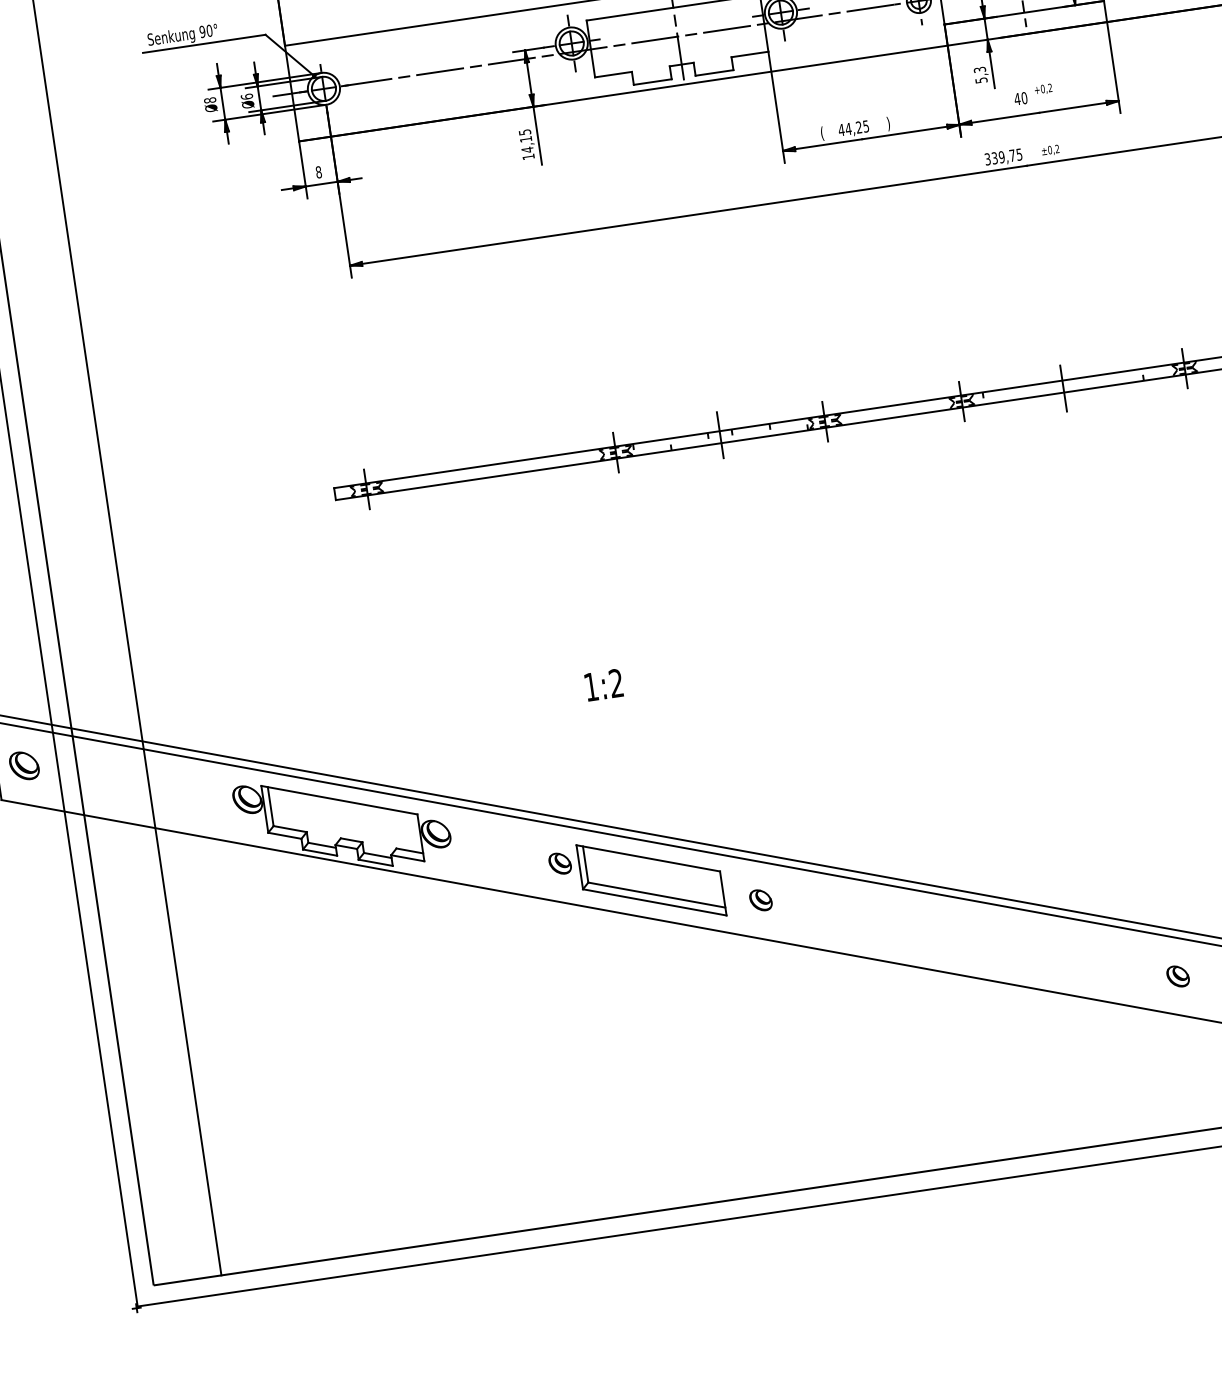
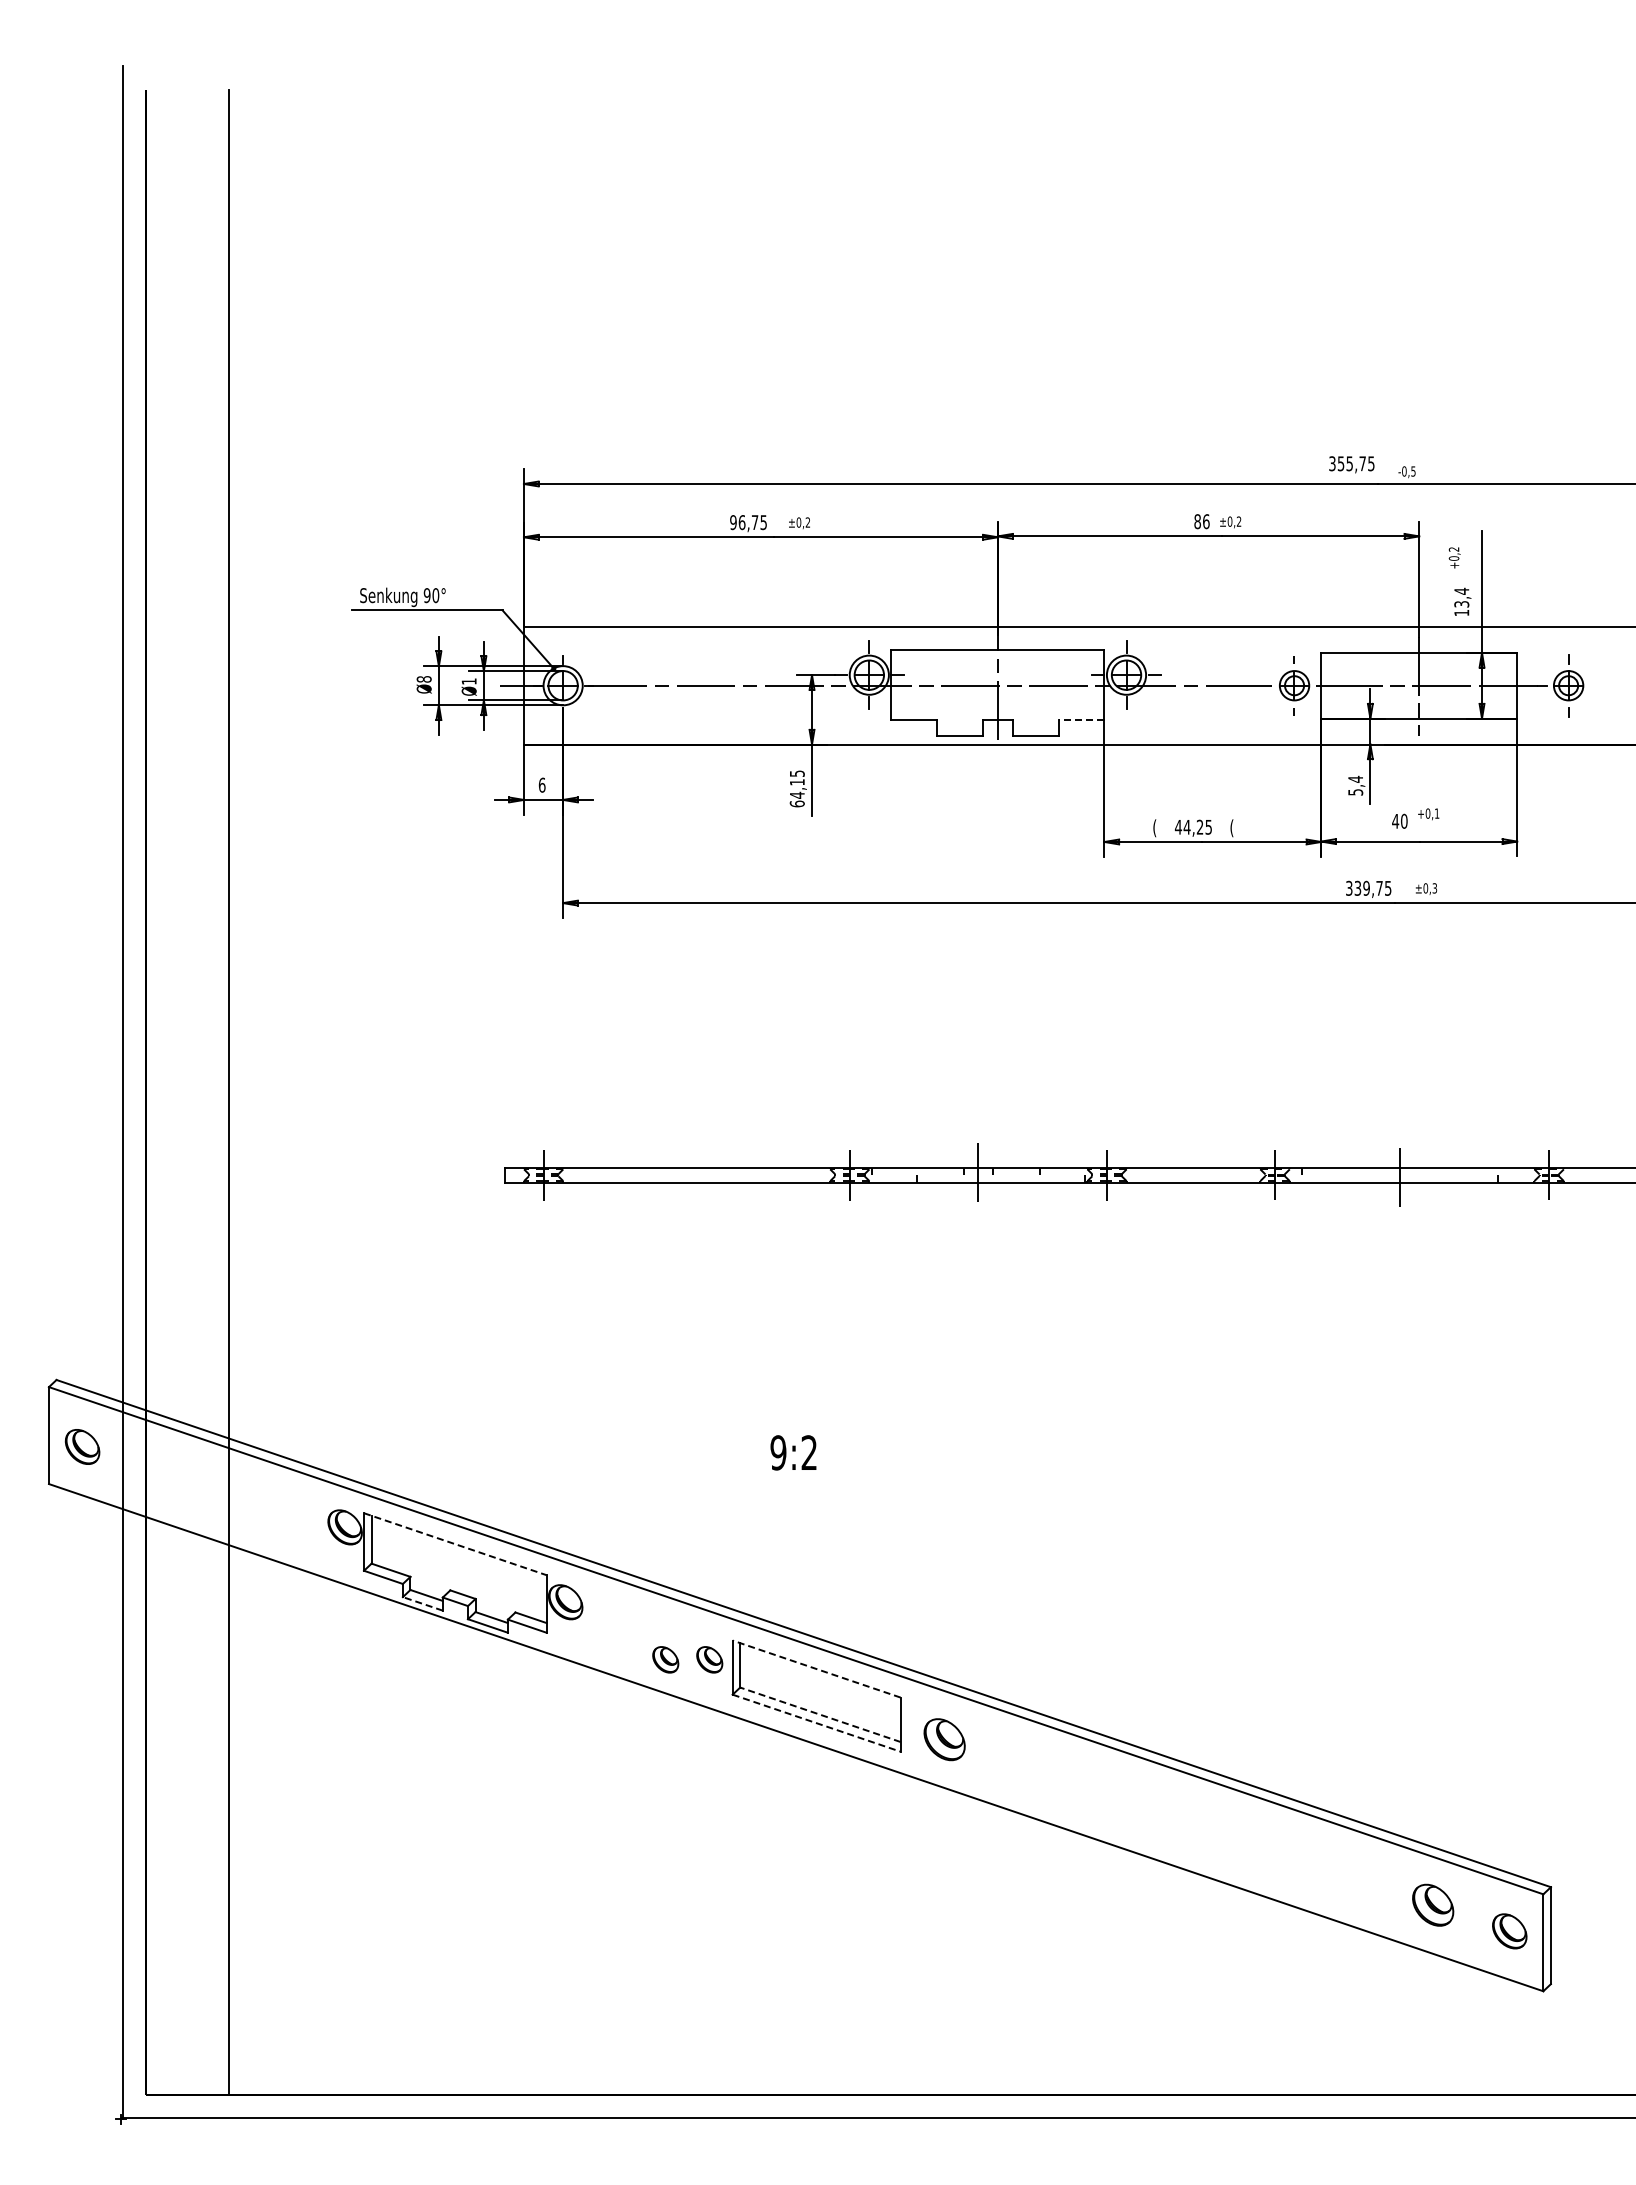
line: (749, 54) -> (1081, 720), solid -> dashed
text: (979, 69) -> (1355, 778), 5,3 -> 5,4
text: (1049, 87) -> (1436, 813), +0,2 -> +0,1
text: (246, 96) -> (468, 681), Ø6 -> Ø1
text: (886, 124) -> (1233, 828), ) -> (
text: (1057, 149) -> (1434, 888), ±0,2 -> ±0,3
text: (527, 156) -> (796, 803), 14,15 -> 64,15
text: (318, 171) -> (541, 784), 8 -> 6
text: (591, 686) -> (778, 1452), 1:2 -> 9:2
line: (339, 800) -> (455, 1544), solid -> dashed
line: (319, 852) -> (422, 1603), solid -> dashed
line: (648, 858) -> (816, 1669), solid -> dashed
part: (524, 868) -> (665, 1659), added
line: (656, 894) -> (820, 1714), solid -> dashed
part: (760, 900) -> (944, 1739), size x1.6
line: (654, 902) -> (816, 1723), solid -> dashed
part: (1177, 976) -> (1432, 1905), size x1.6

